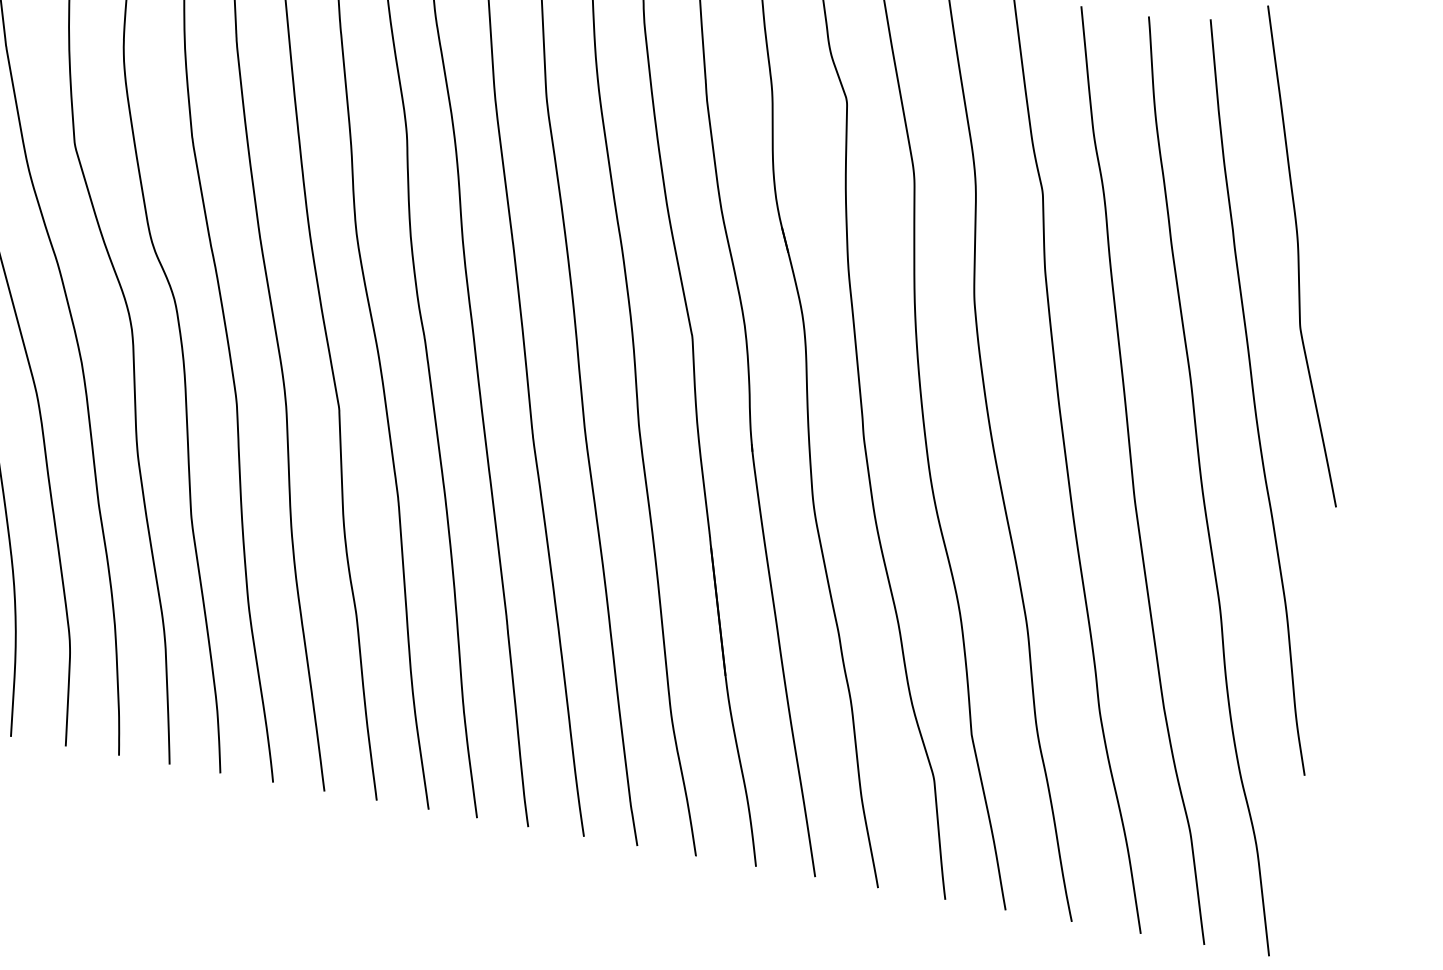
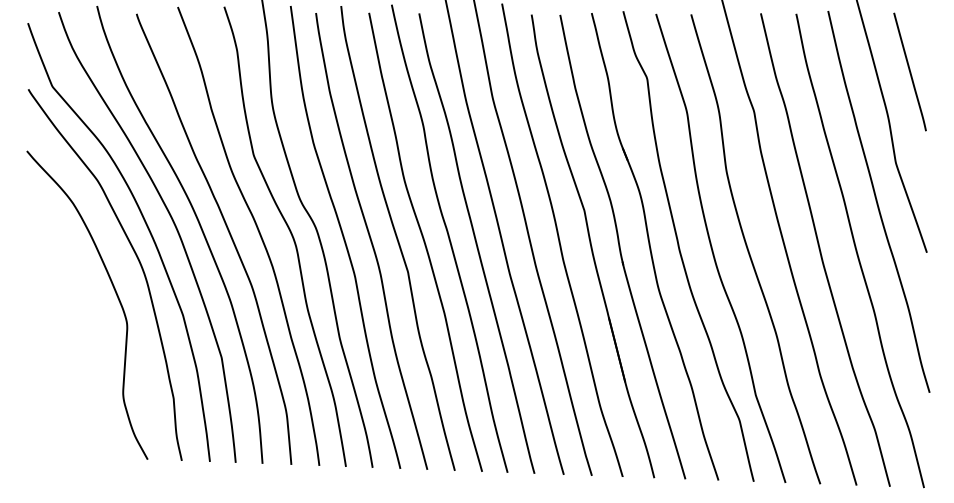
line: (1350, 156) -> (909, 71), added

